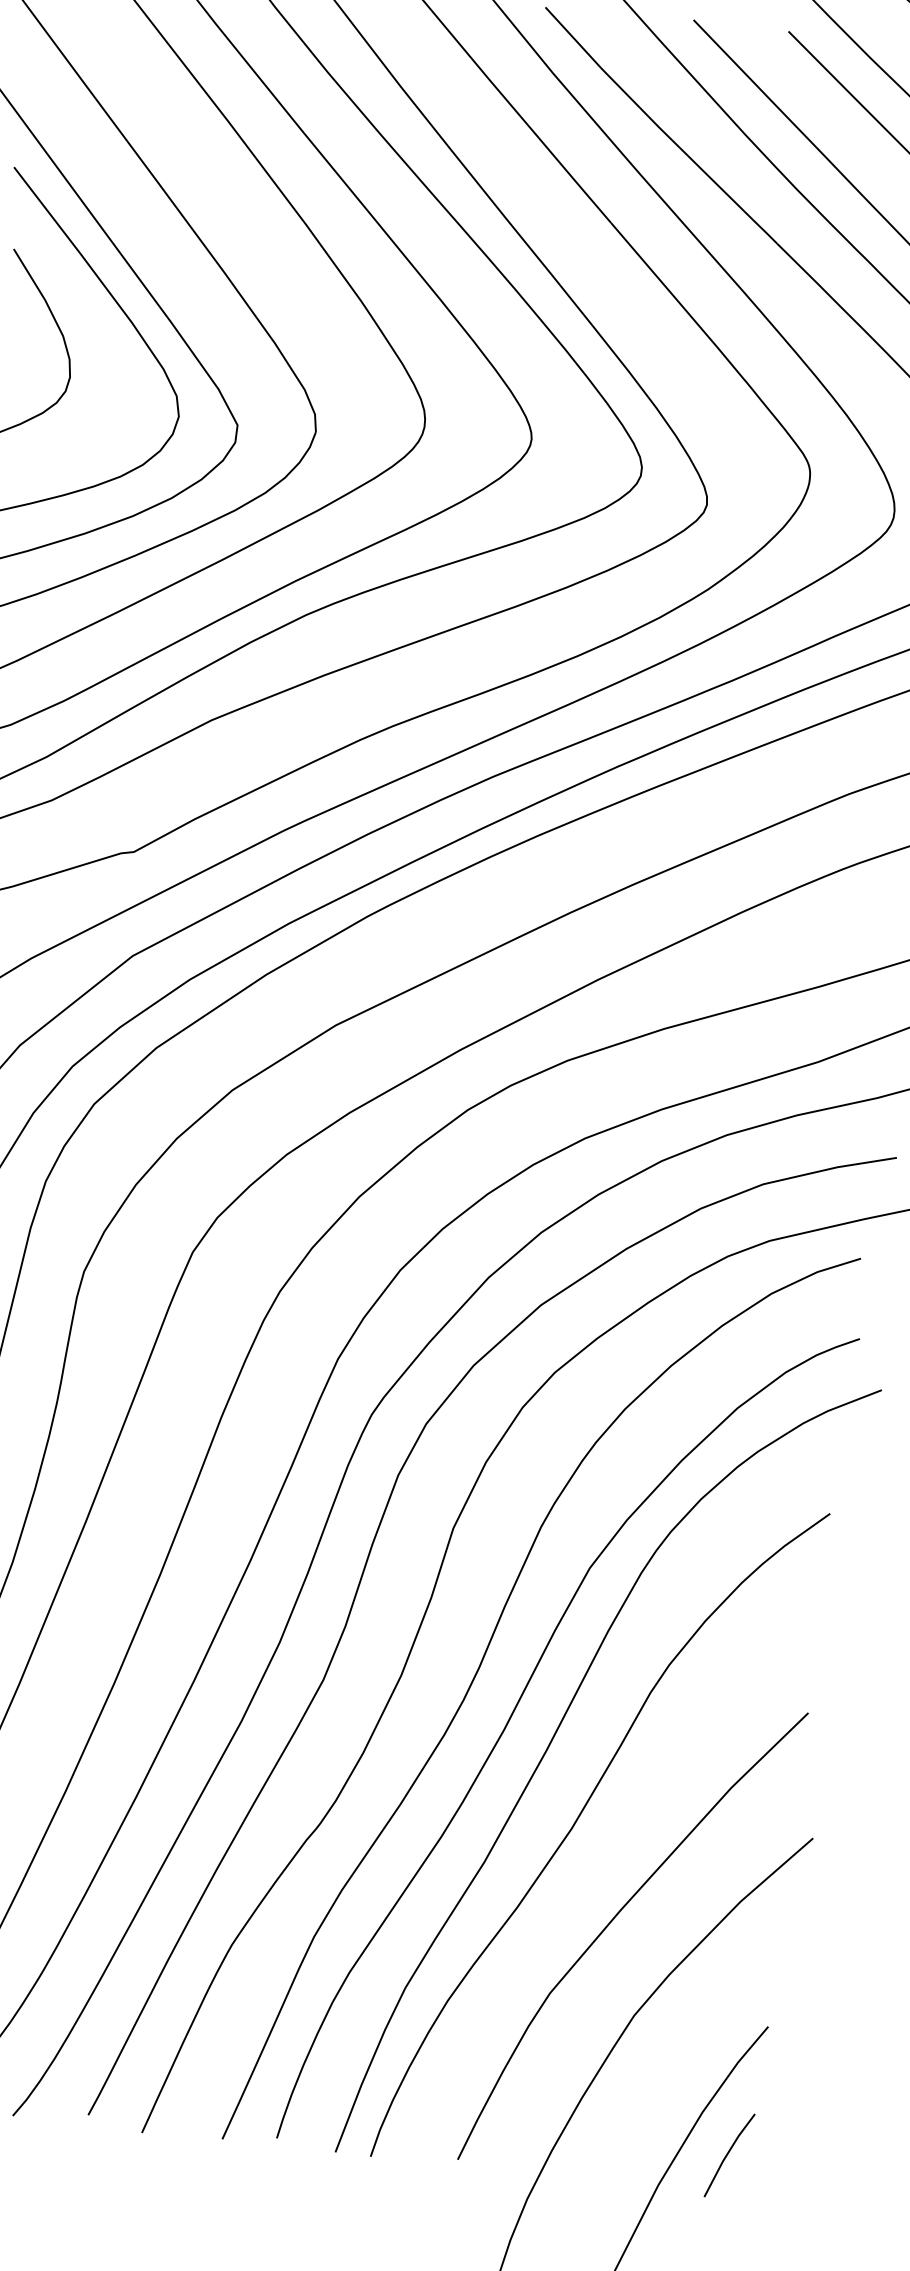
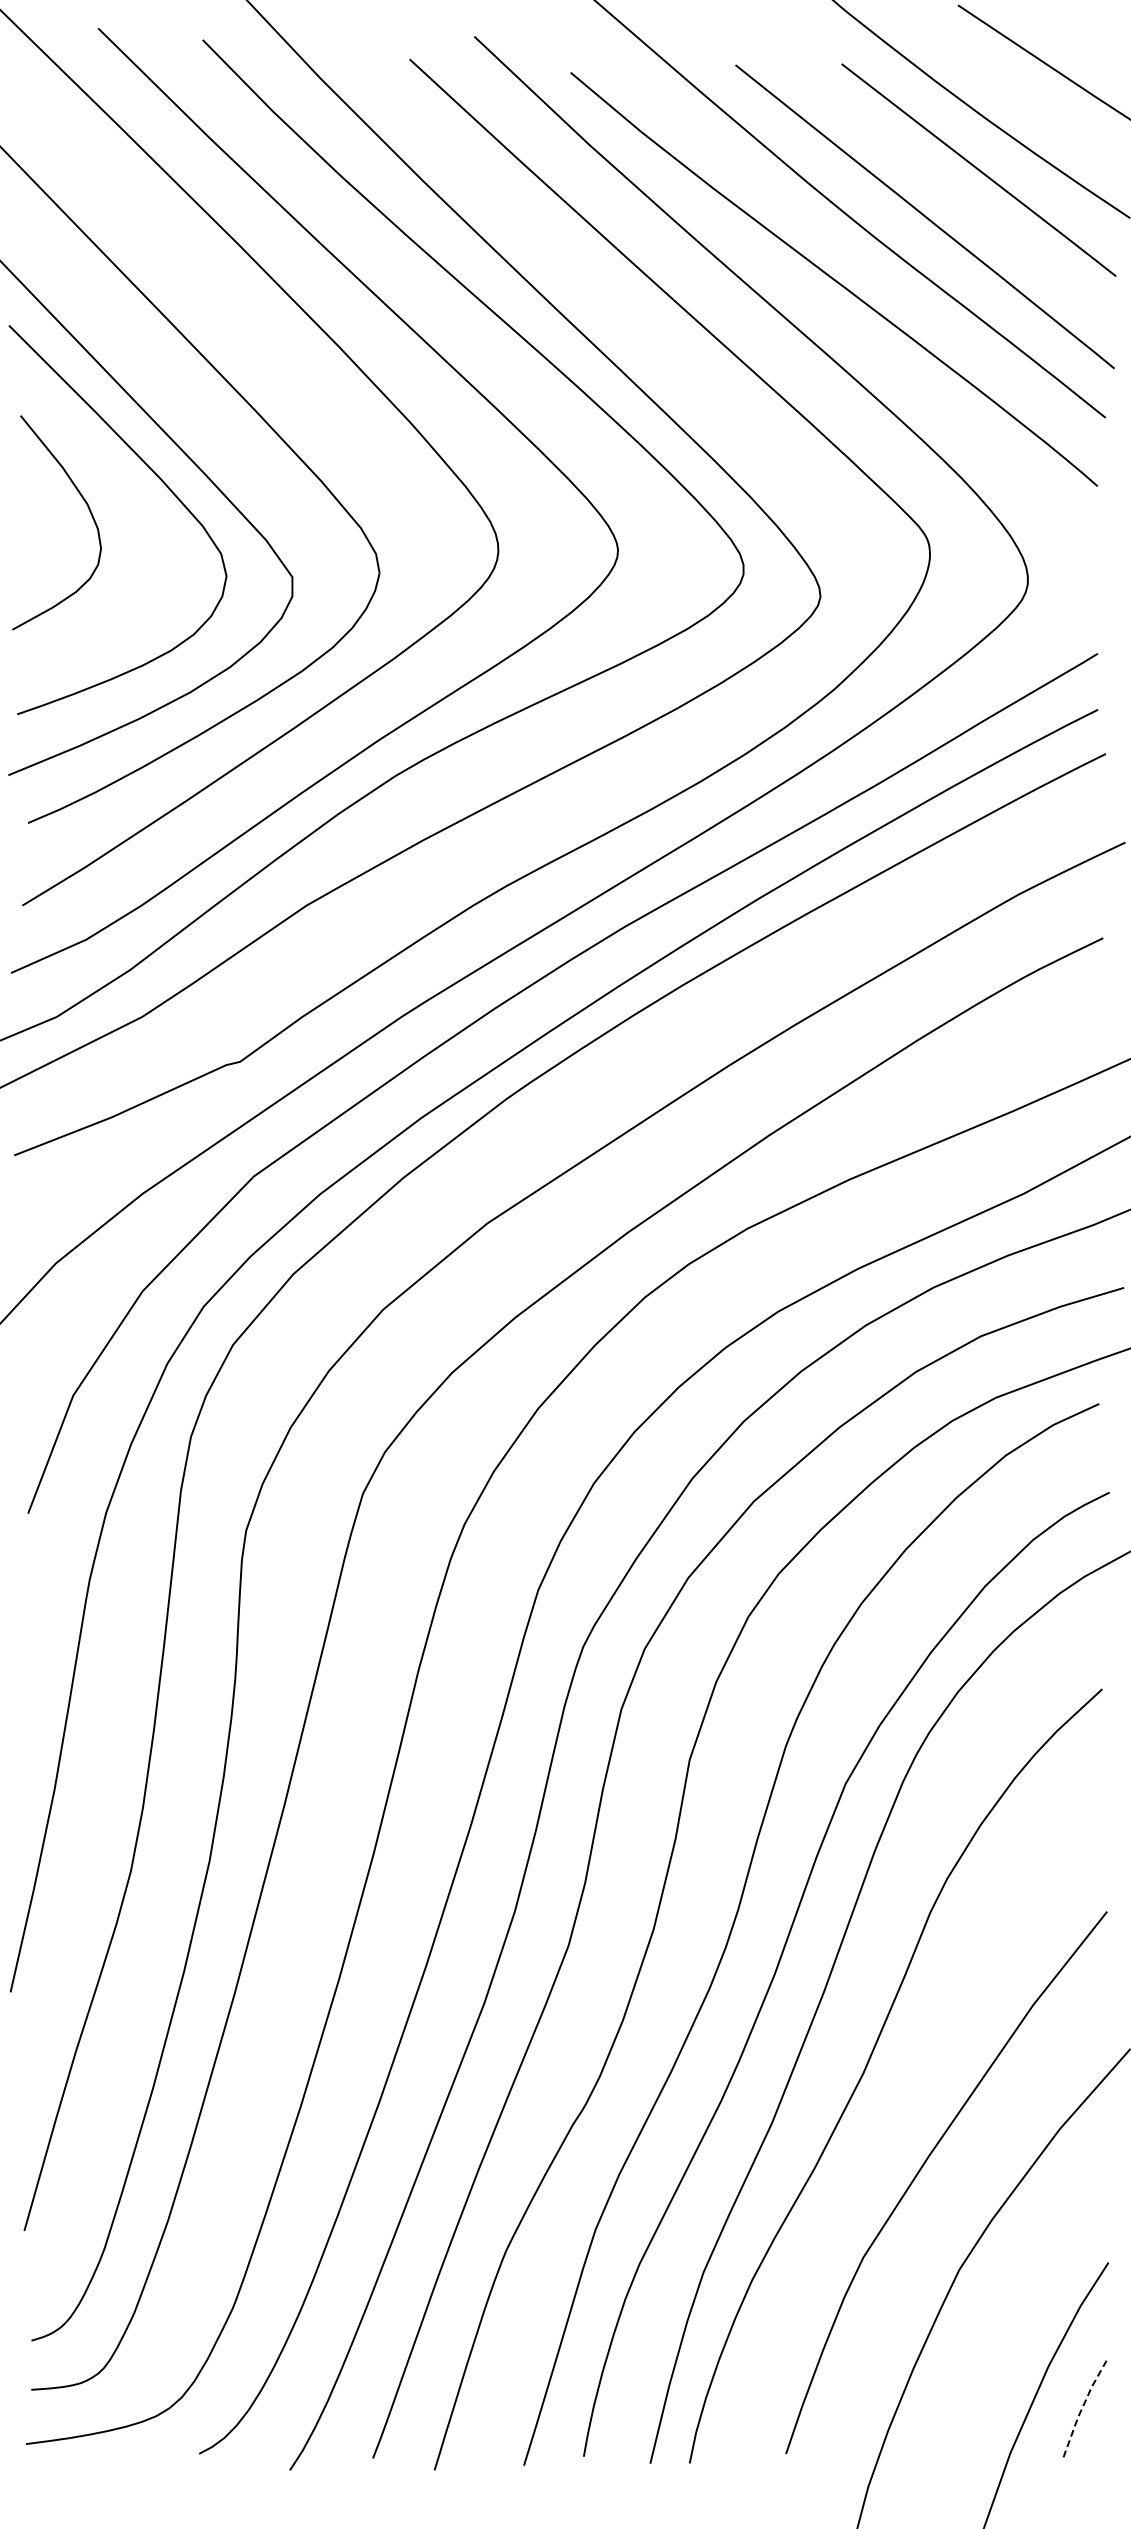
line: (727, 2153) -> (1082, 2408), solid -> dashed

